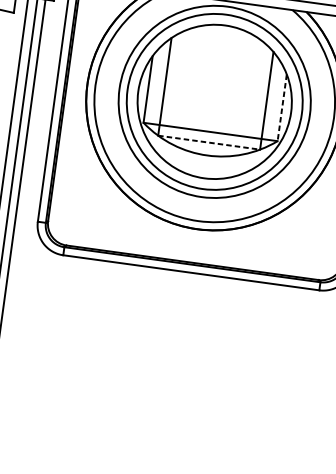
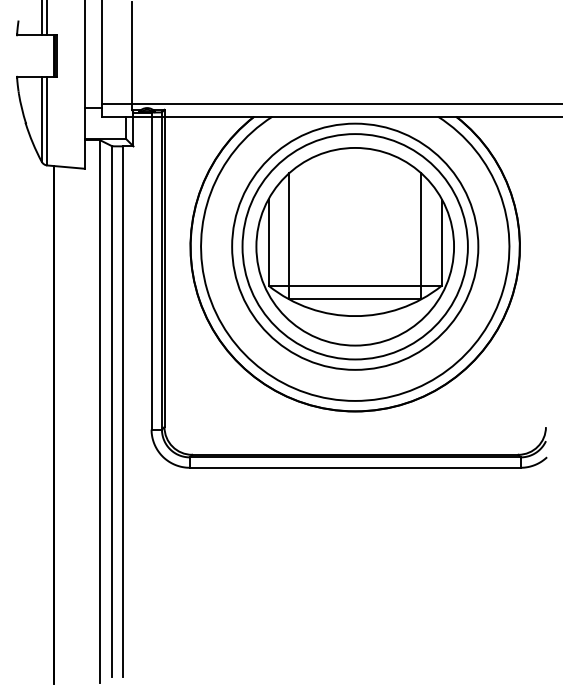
line: (281, 108) -> (441, 243), dashed -> solid
line: (209, 142) -> (355, 299), dashed -> solid

